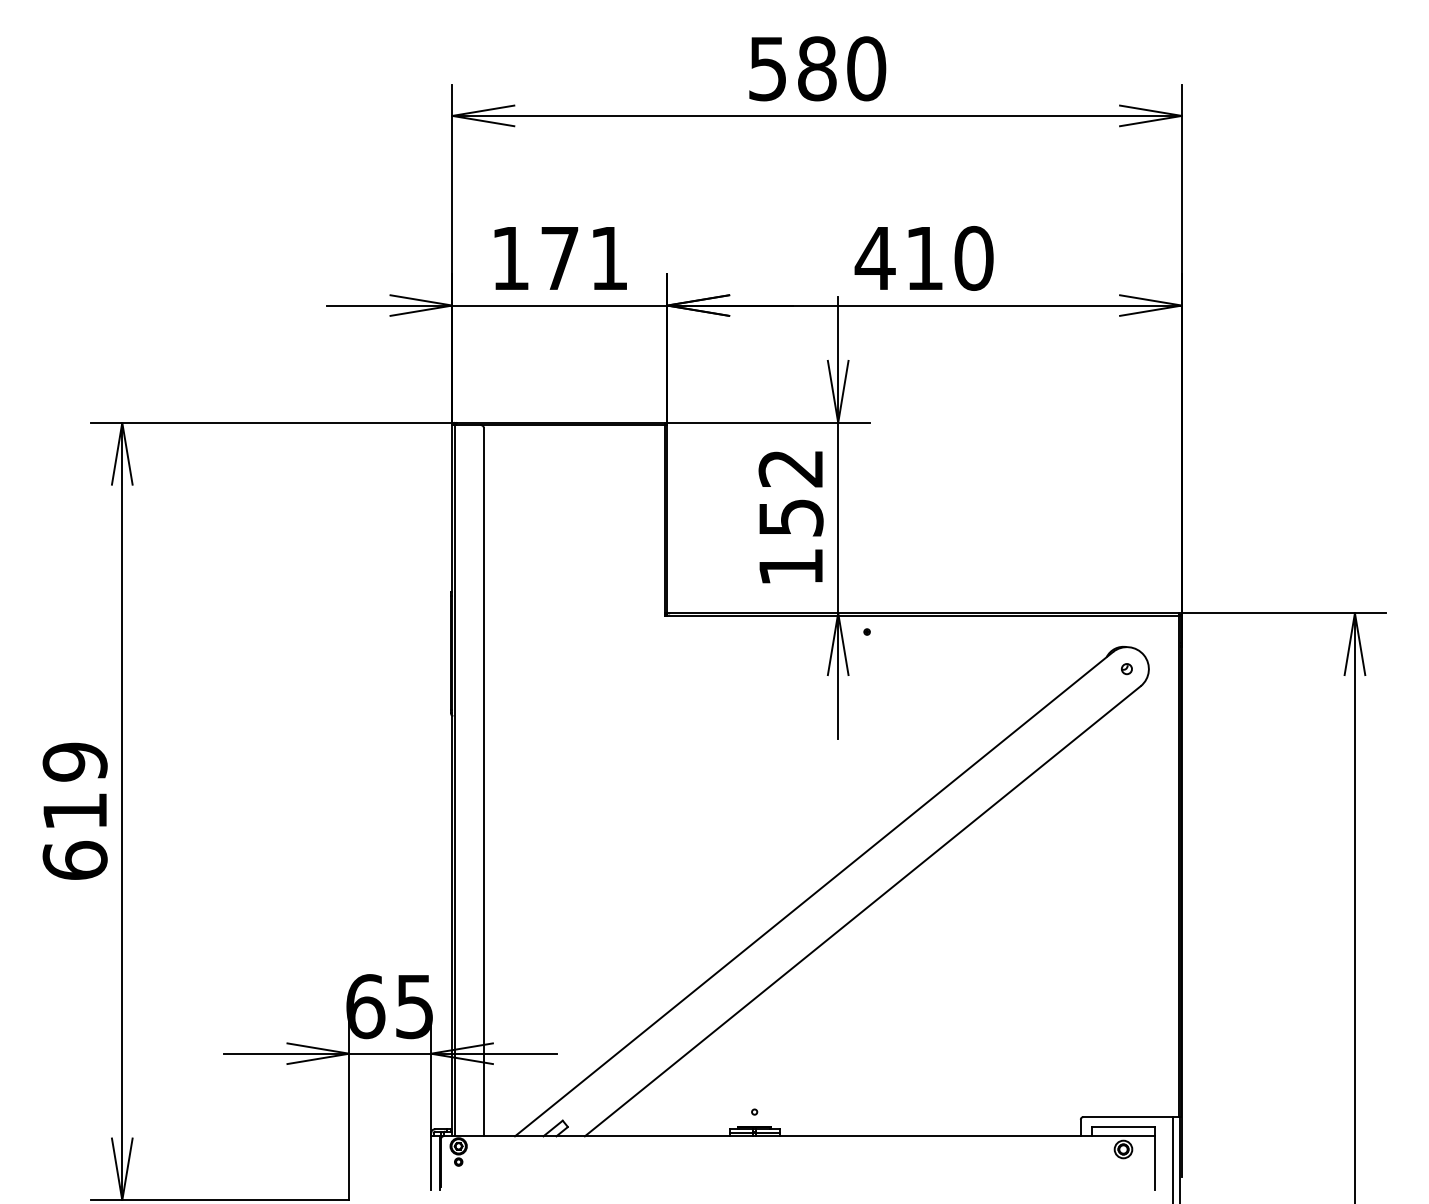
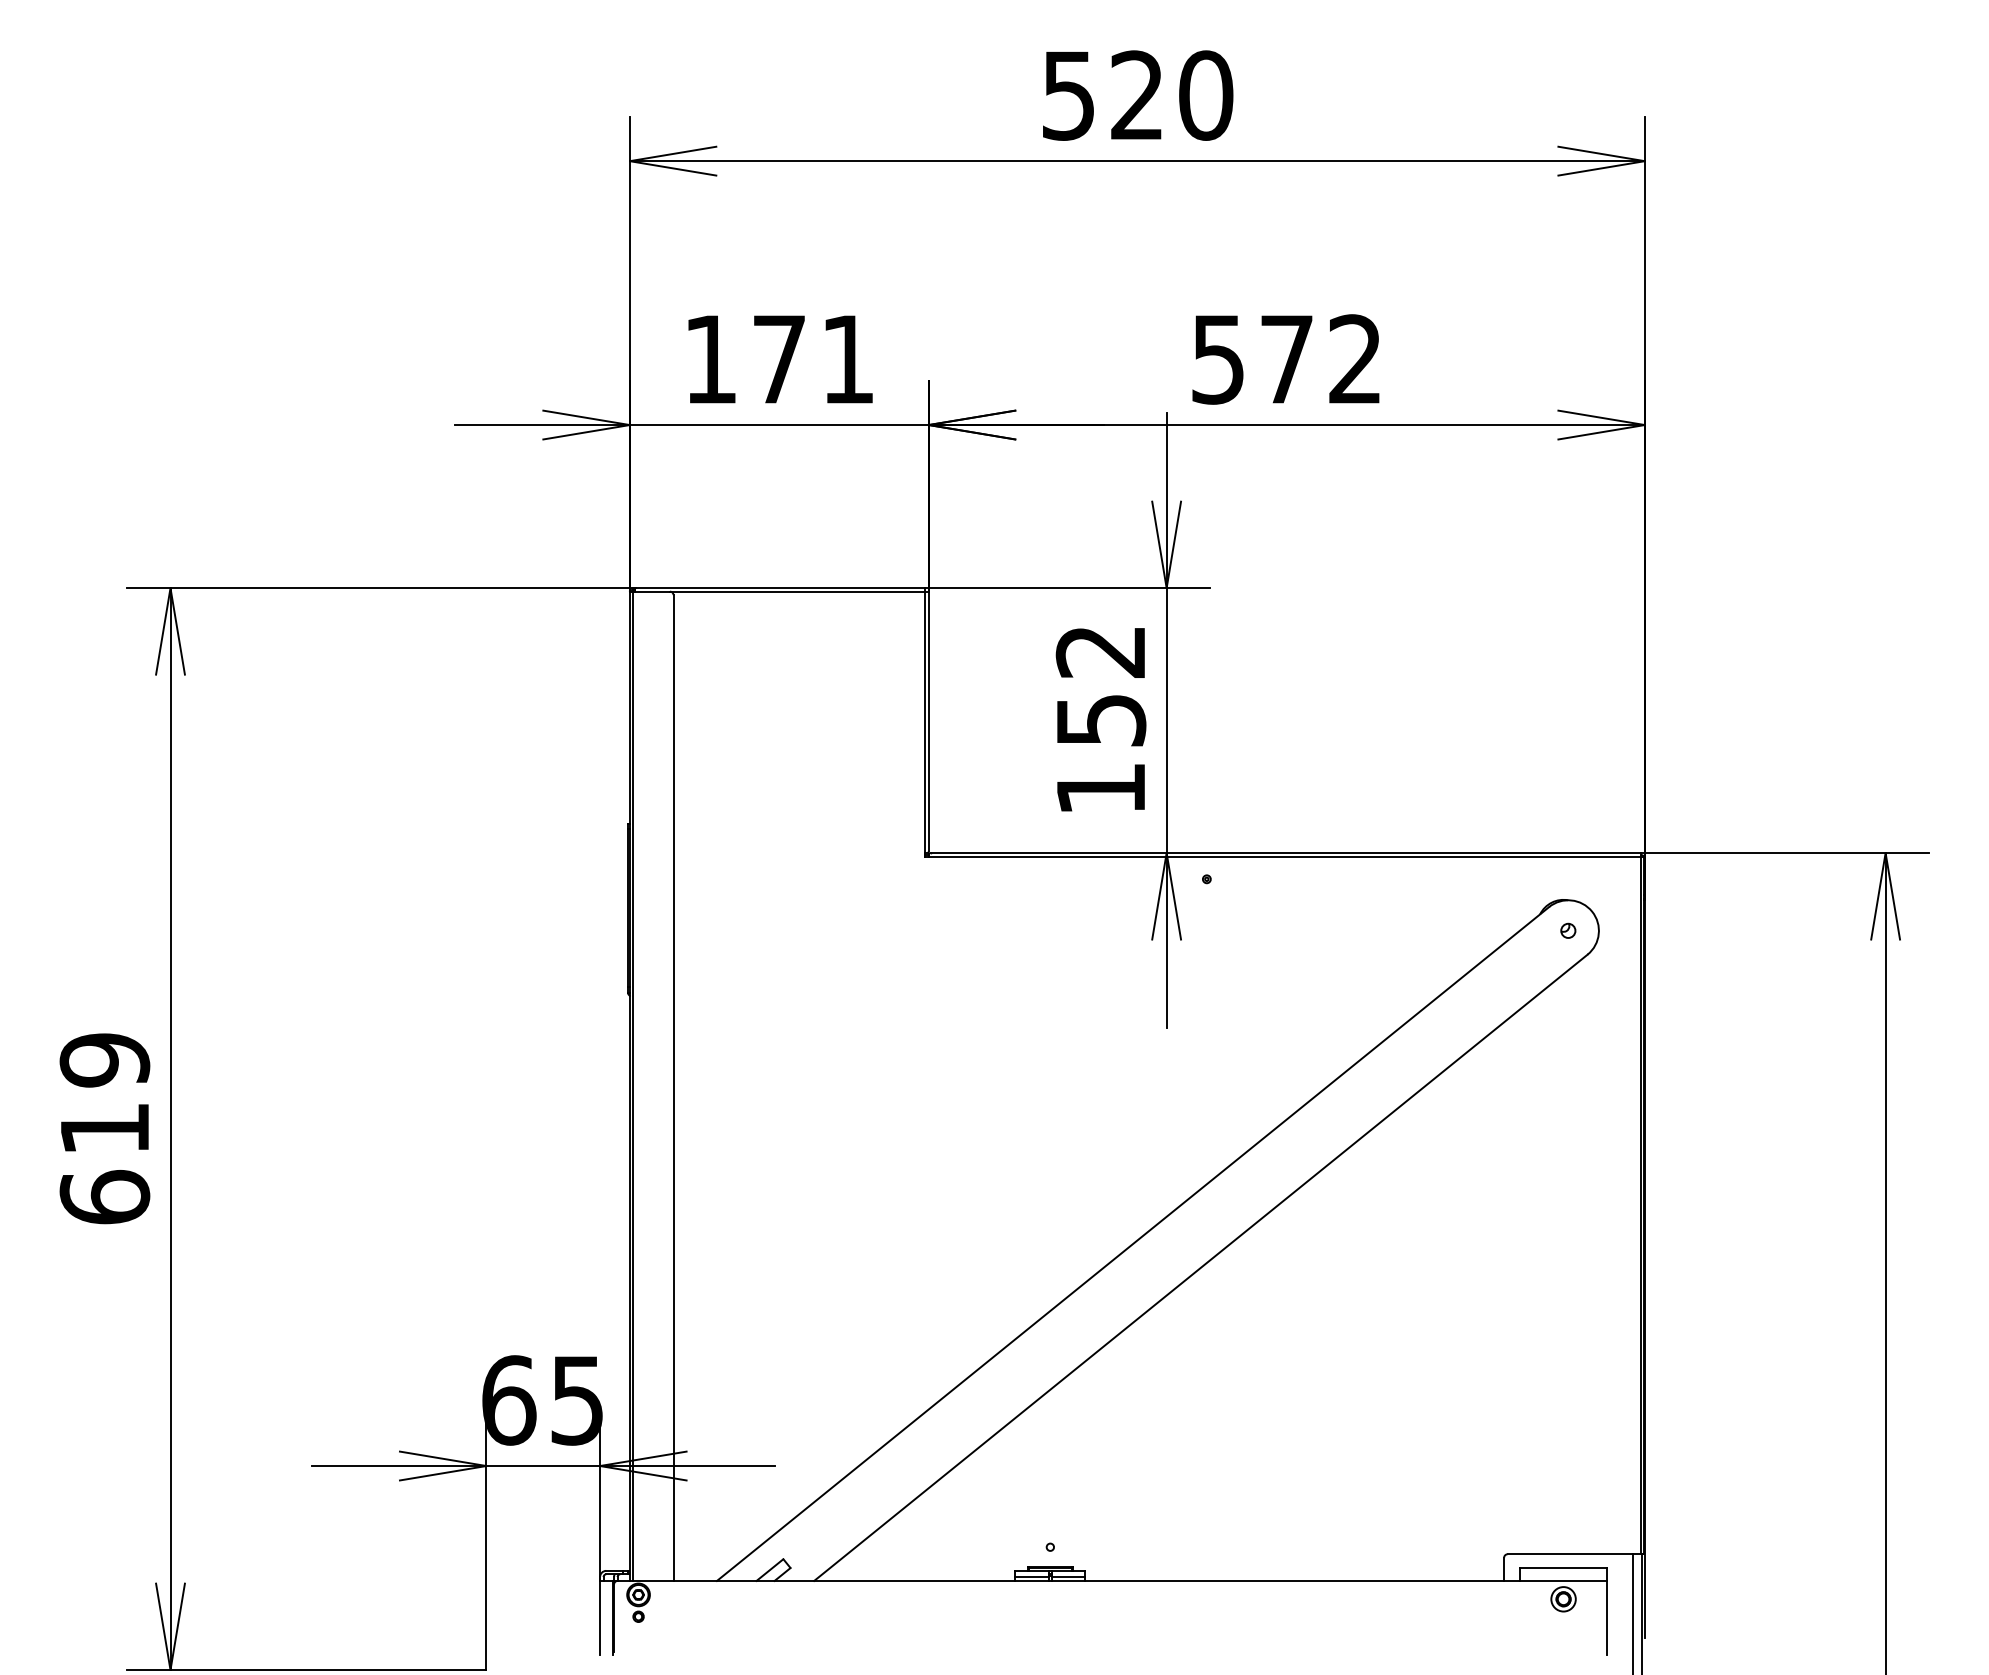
text: (817, 68) -> (1137, 95), 580 -> 520
text: (923, 258) -> (1285, 359), 410 -> 572

